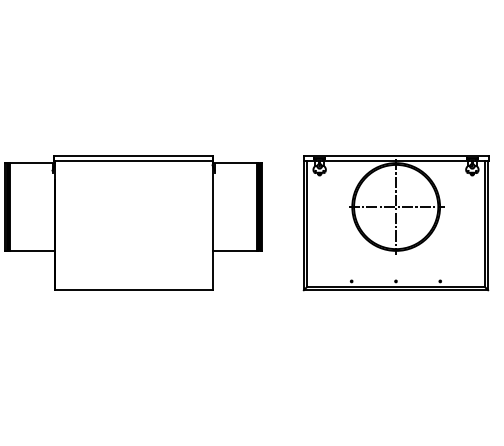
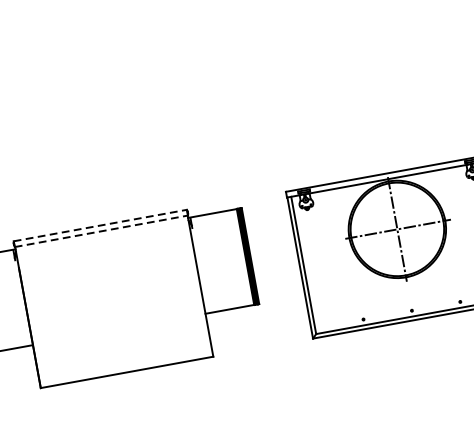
line: (134, 155) -> (101, 225), solid -> dashed
line: (134, 161) -> (102, 231), solid -> dashed

